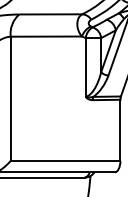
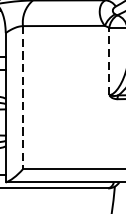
line: (85, 66) -> (109, 60), solid -> dashed
line: (10, 99) -> (22, 98), solid -> dashed

